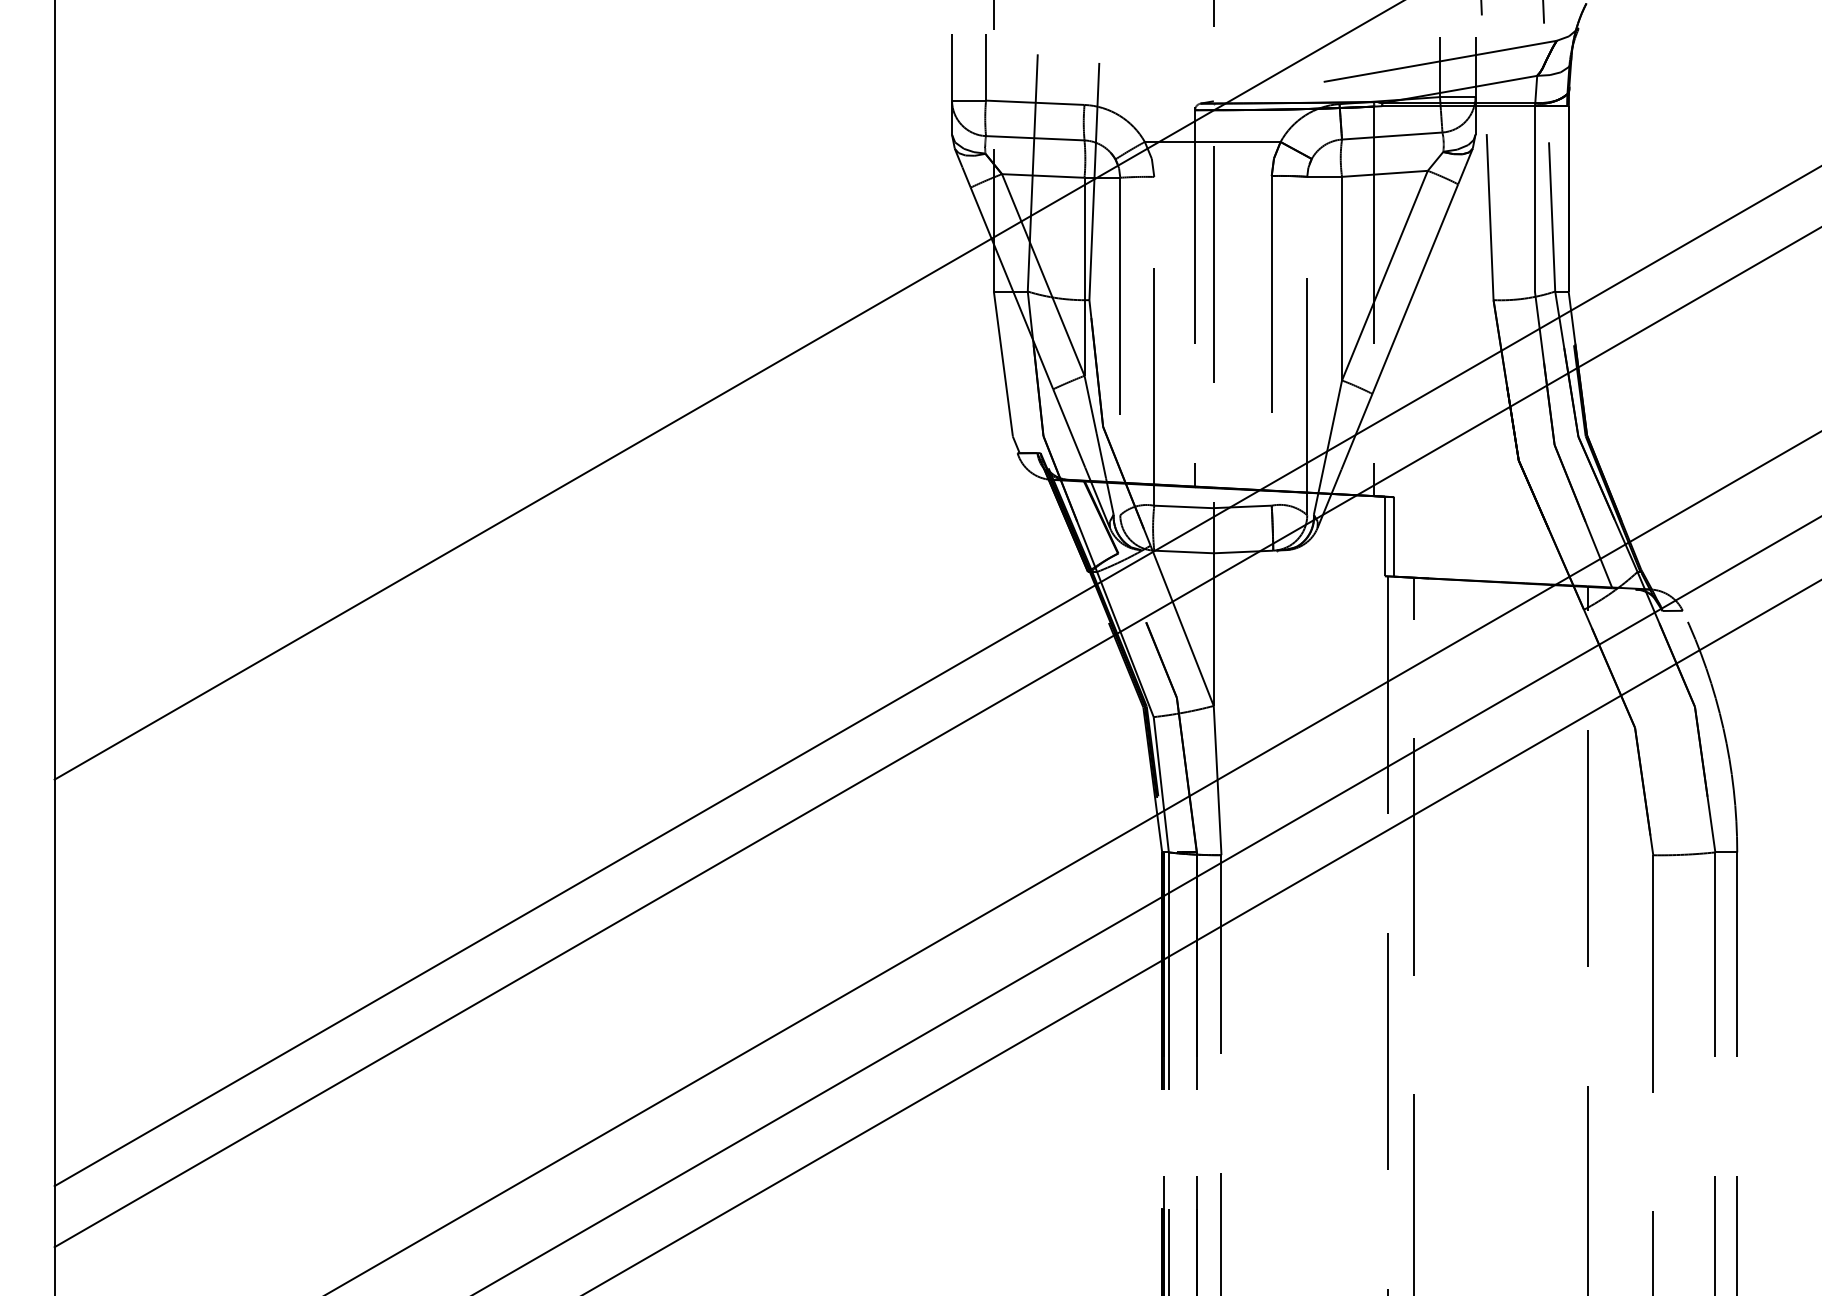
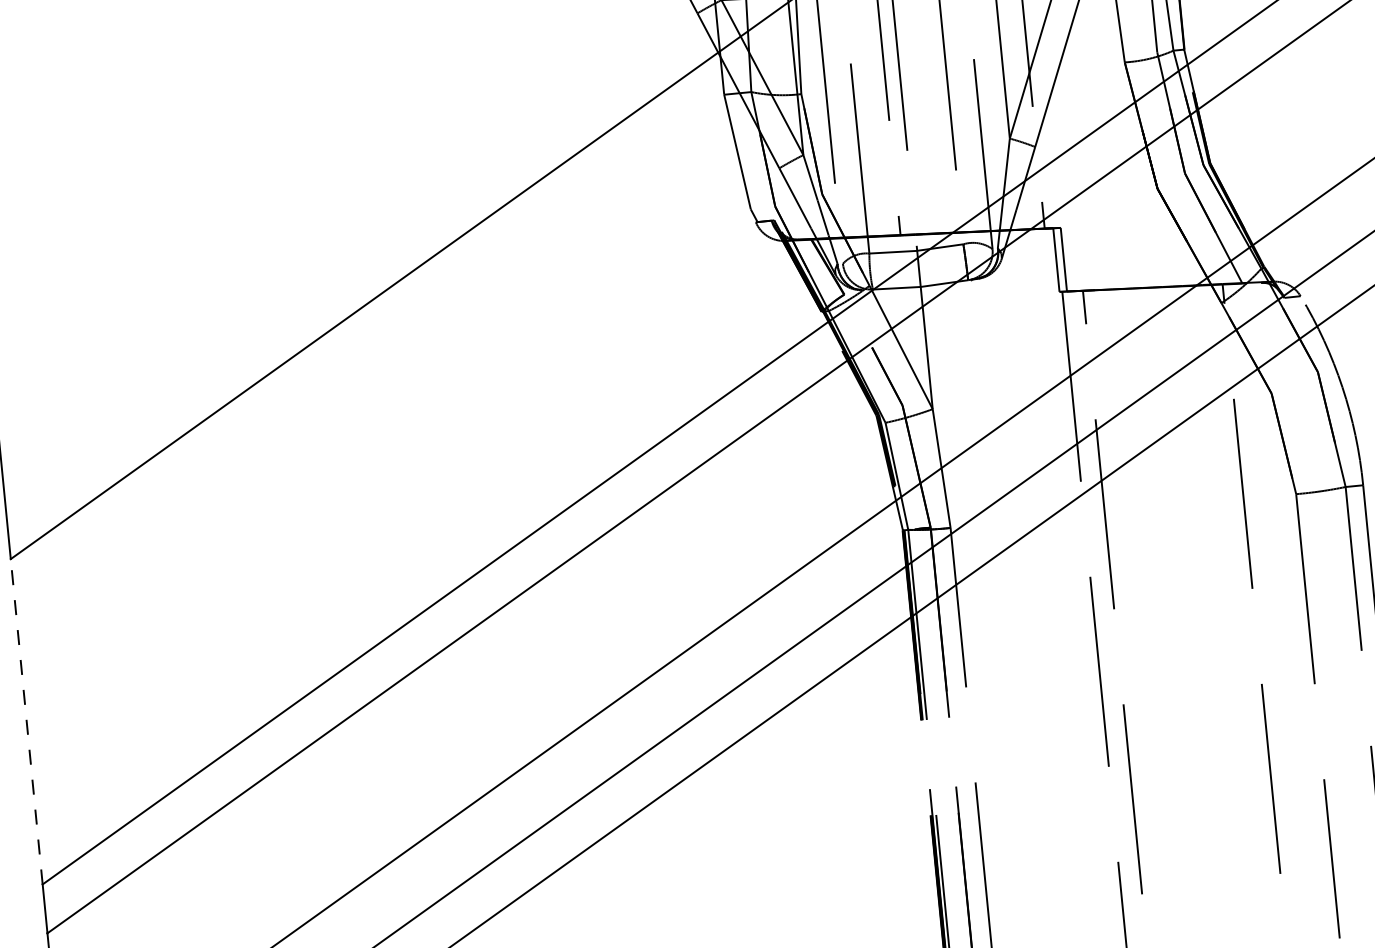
line: (54, 982) -> (26, 721), solid -> dashed

